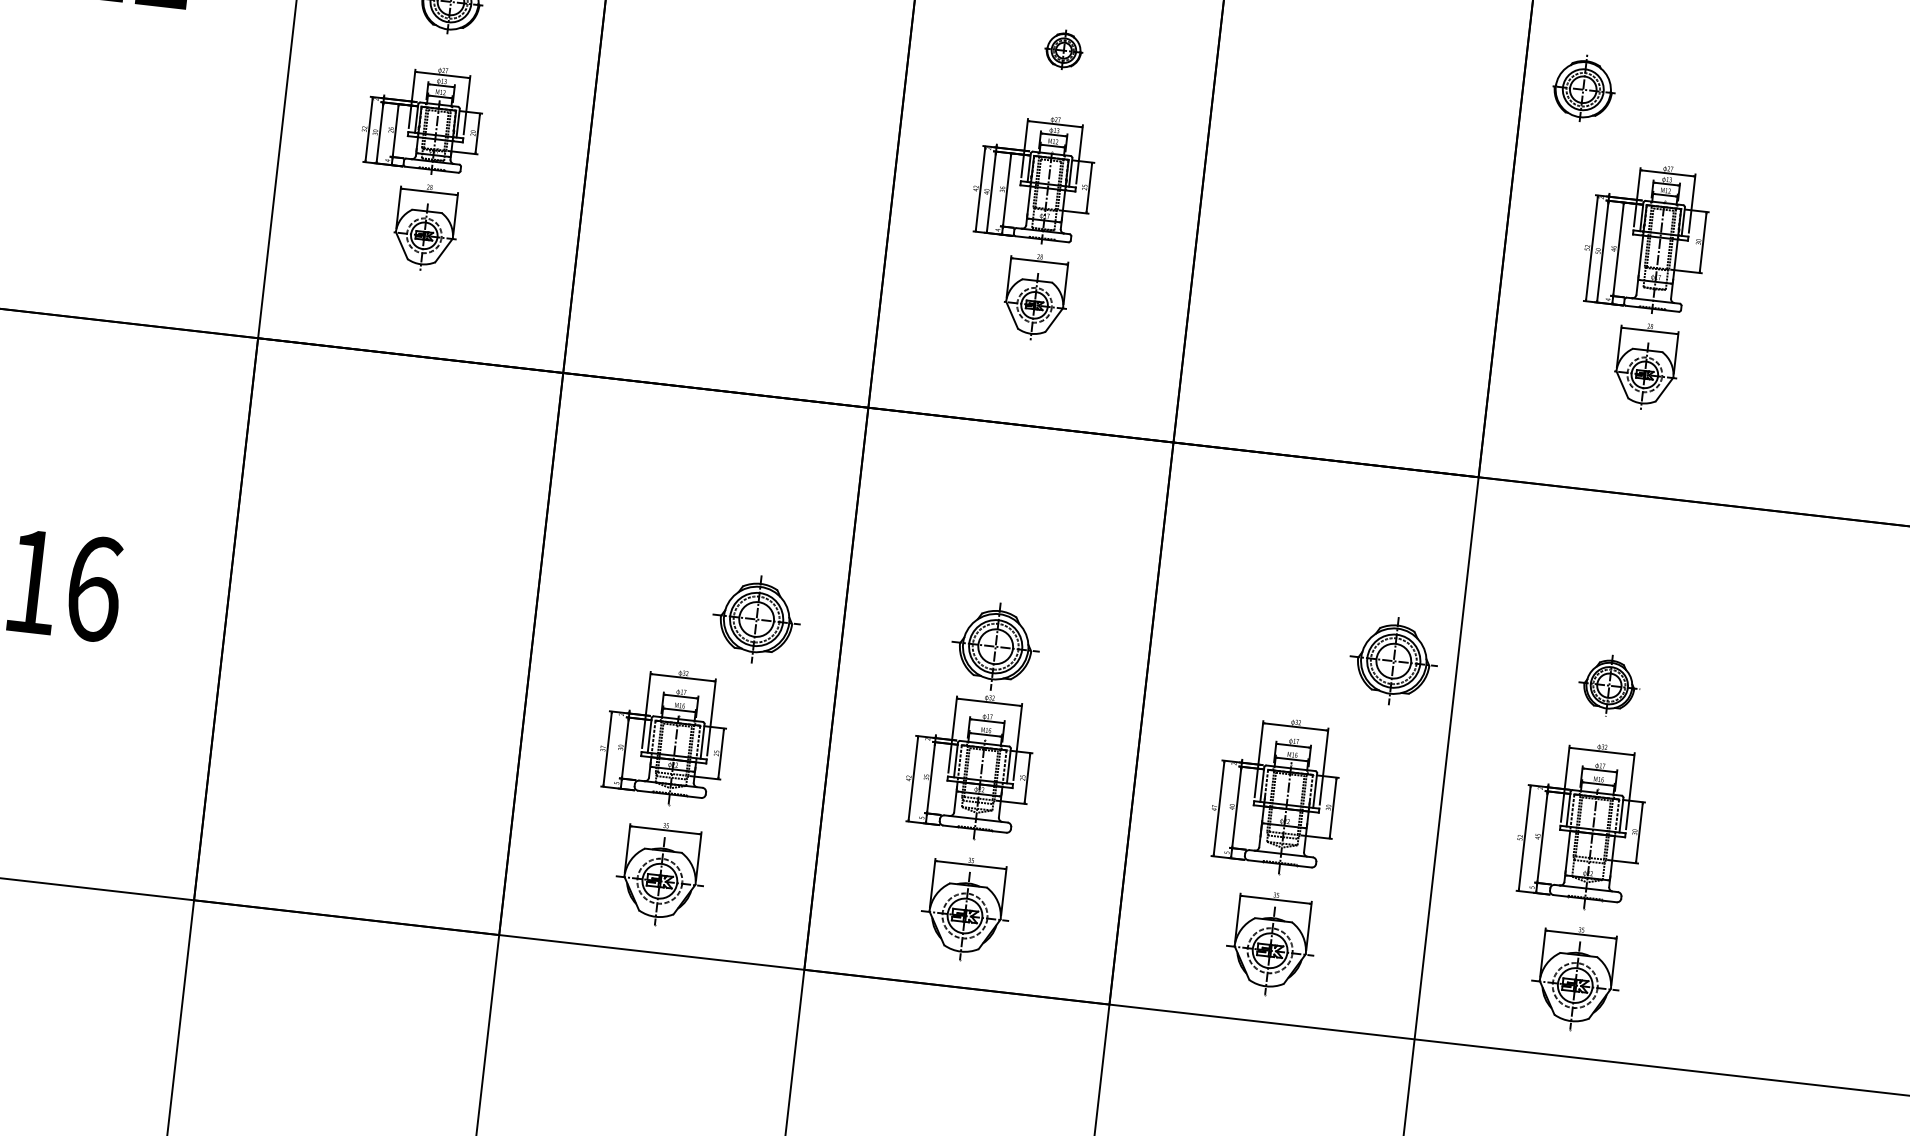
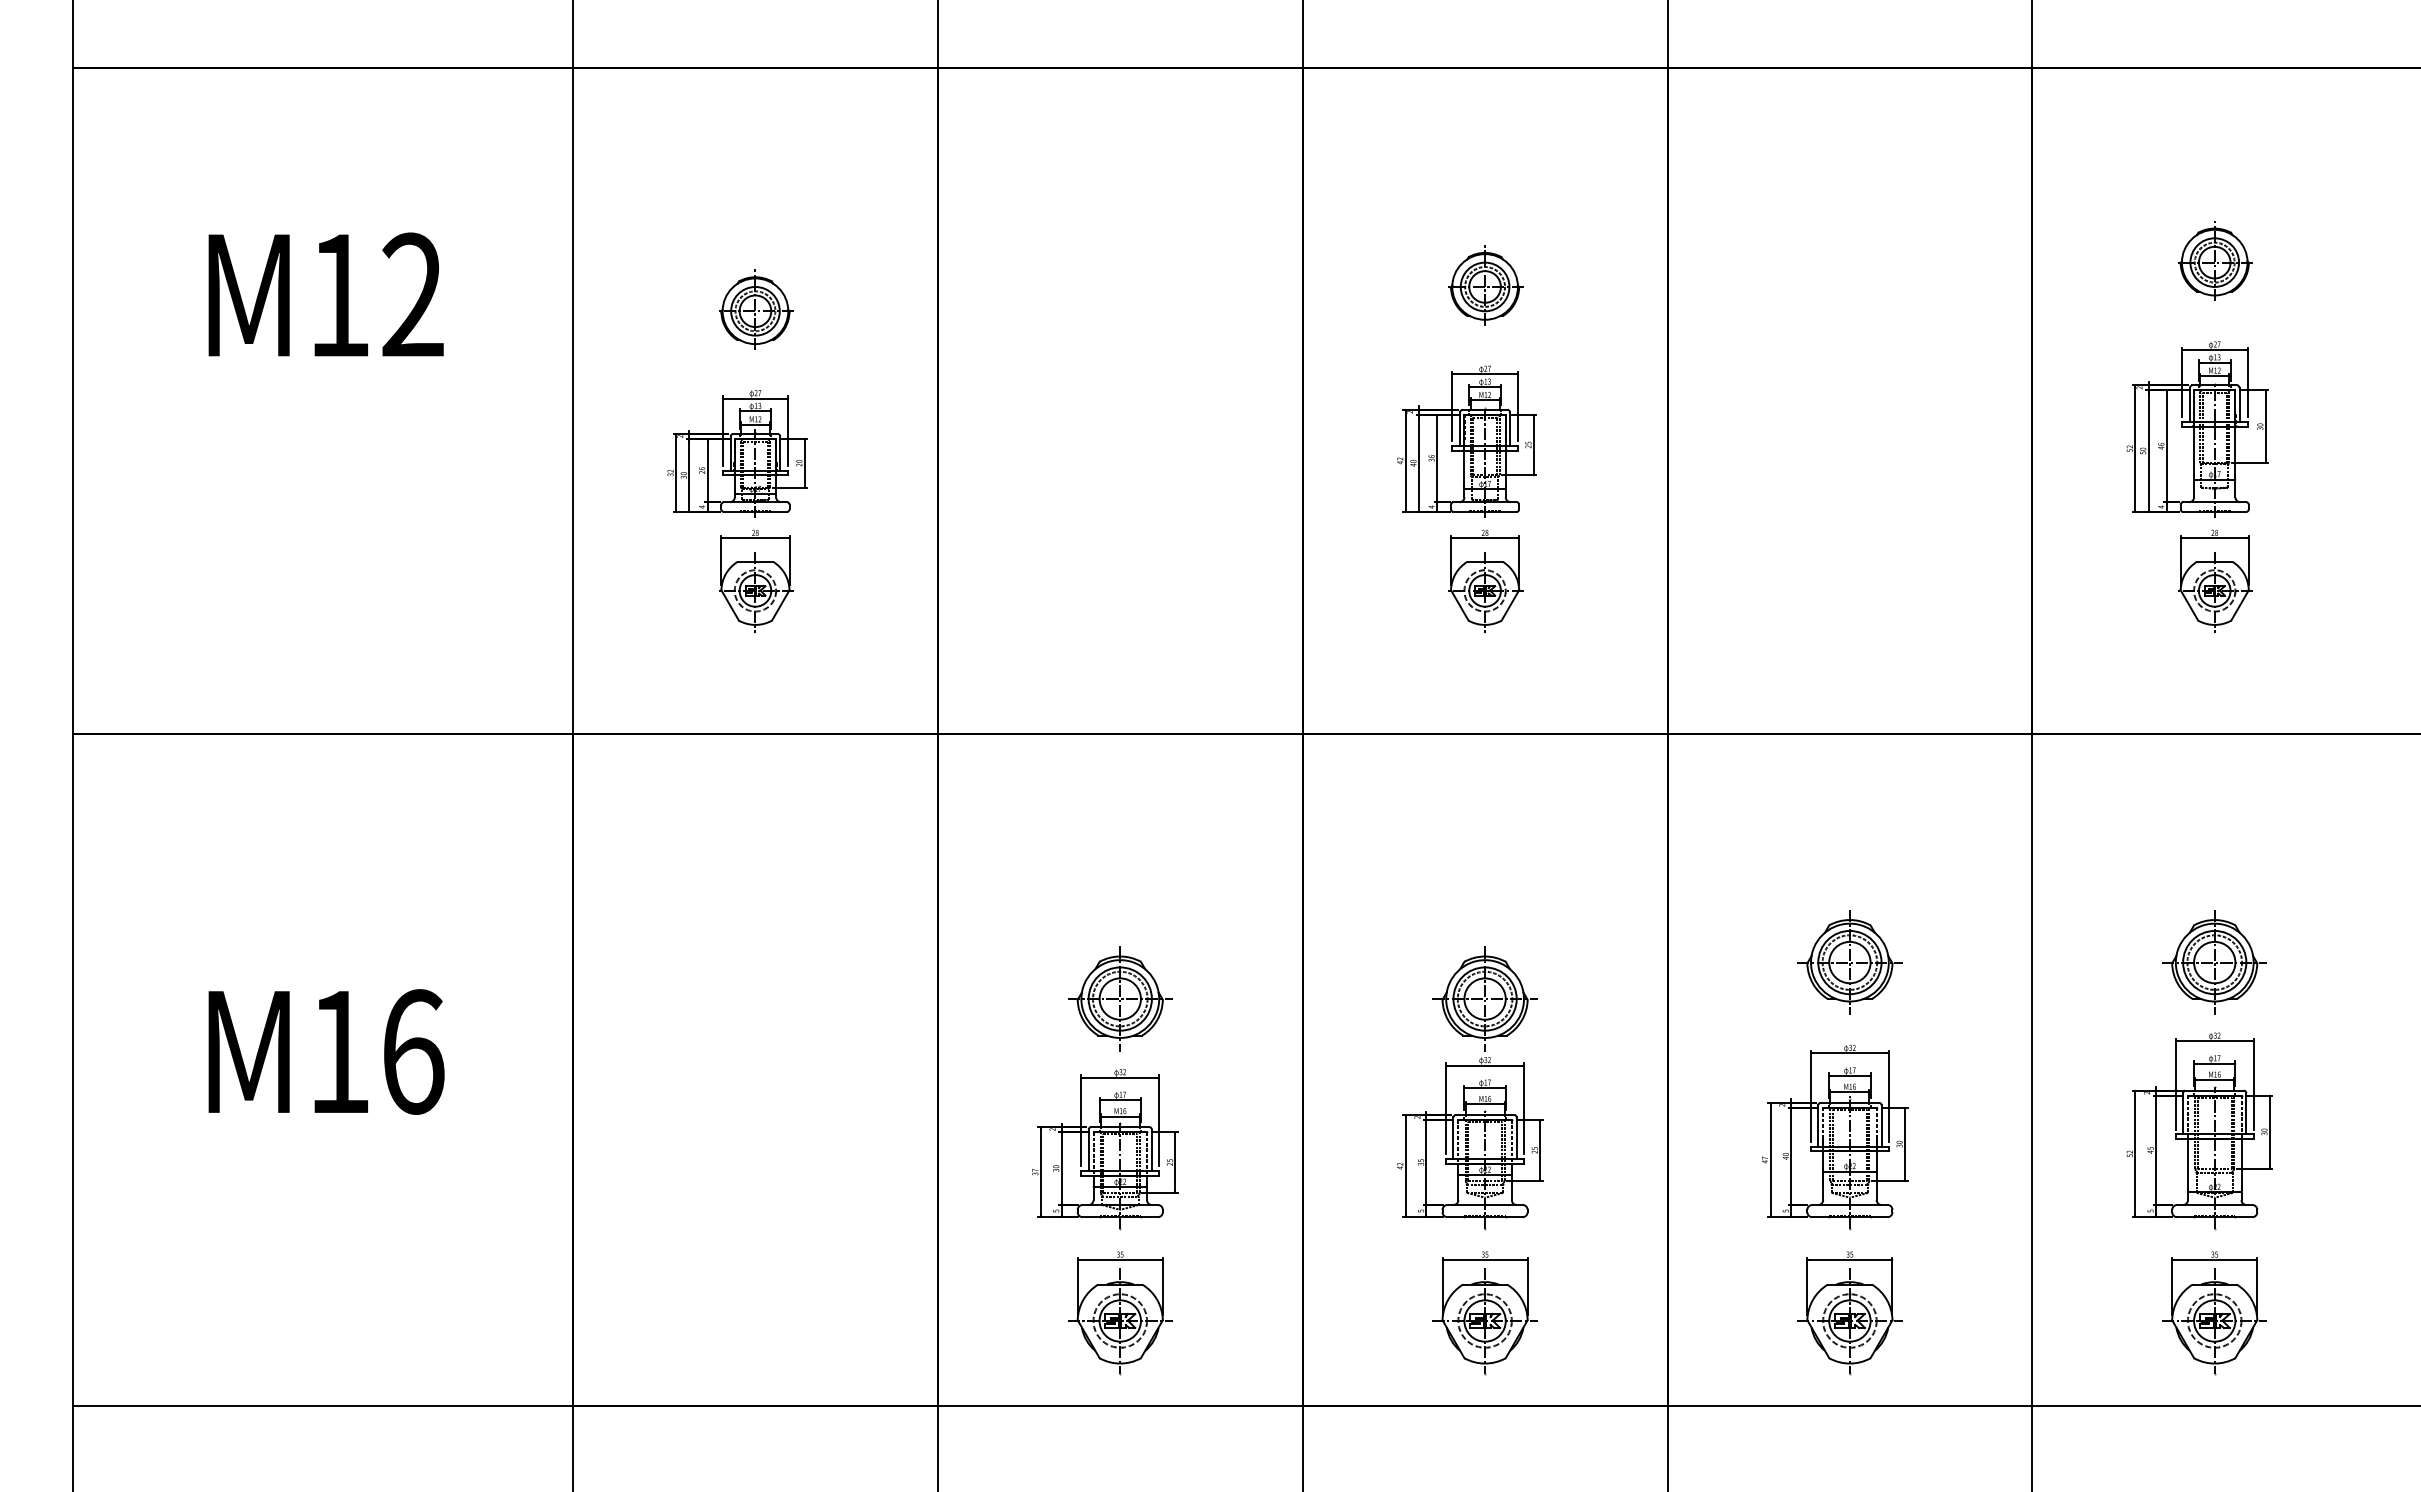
part: (1064, 49) -> (1485, 285), size x1.67
part: (1584, 88) -> (2215, 260), moved
part: (756, 619) -> (1120, 998), moved
part: (1393, 661) -> (1849, 962), moved
part: (1609, 685) -> (2214, 962), size x1.43

